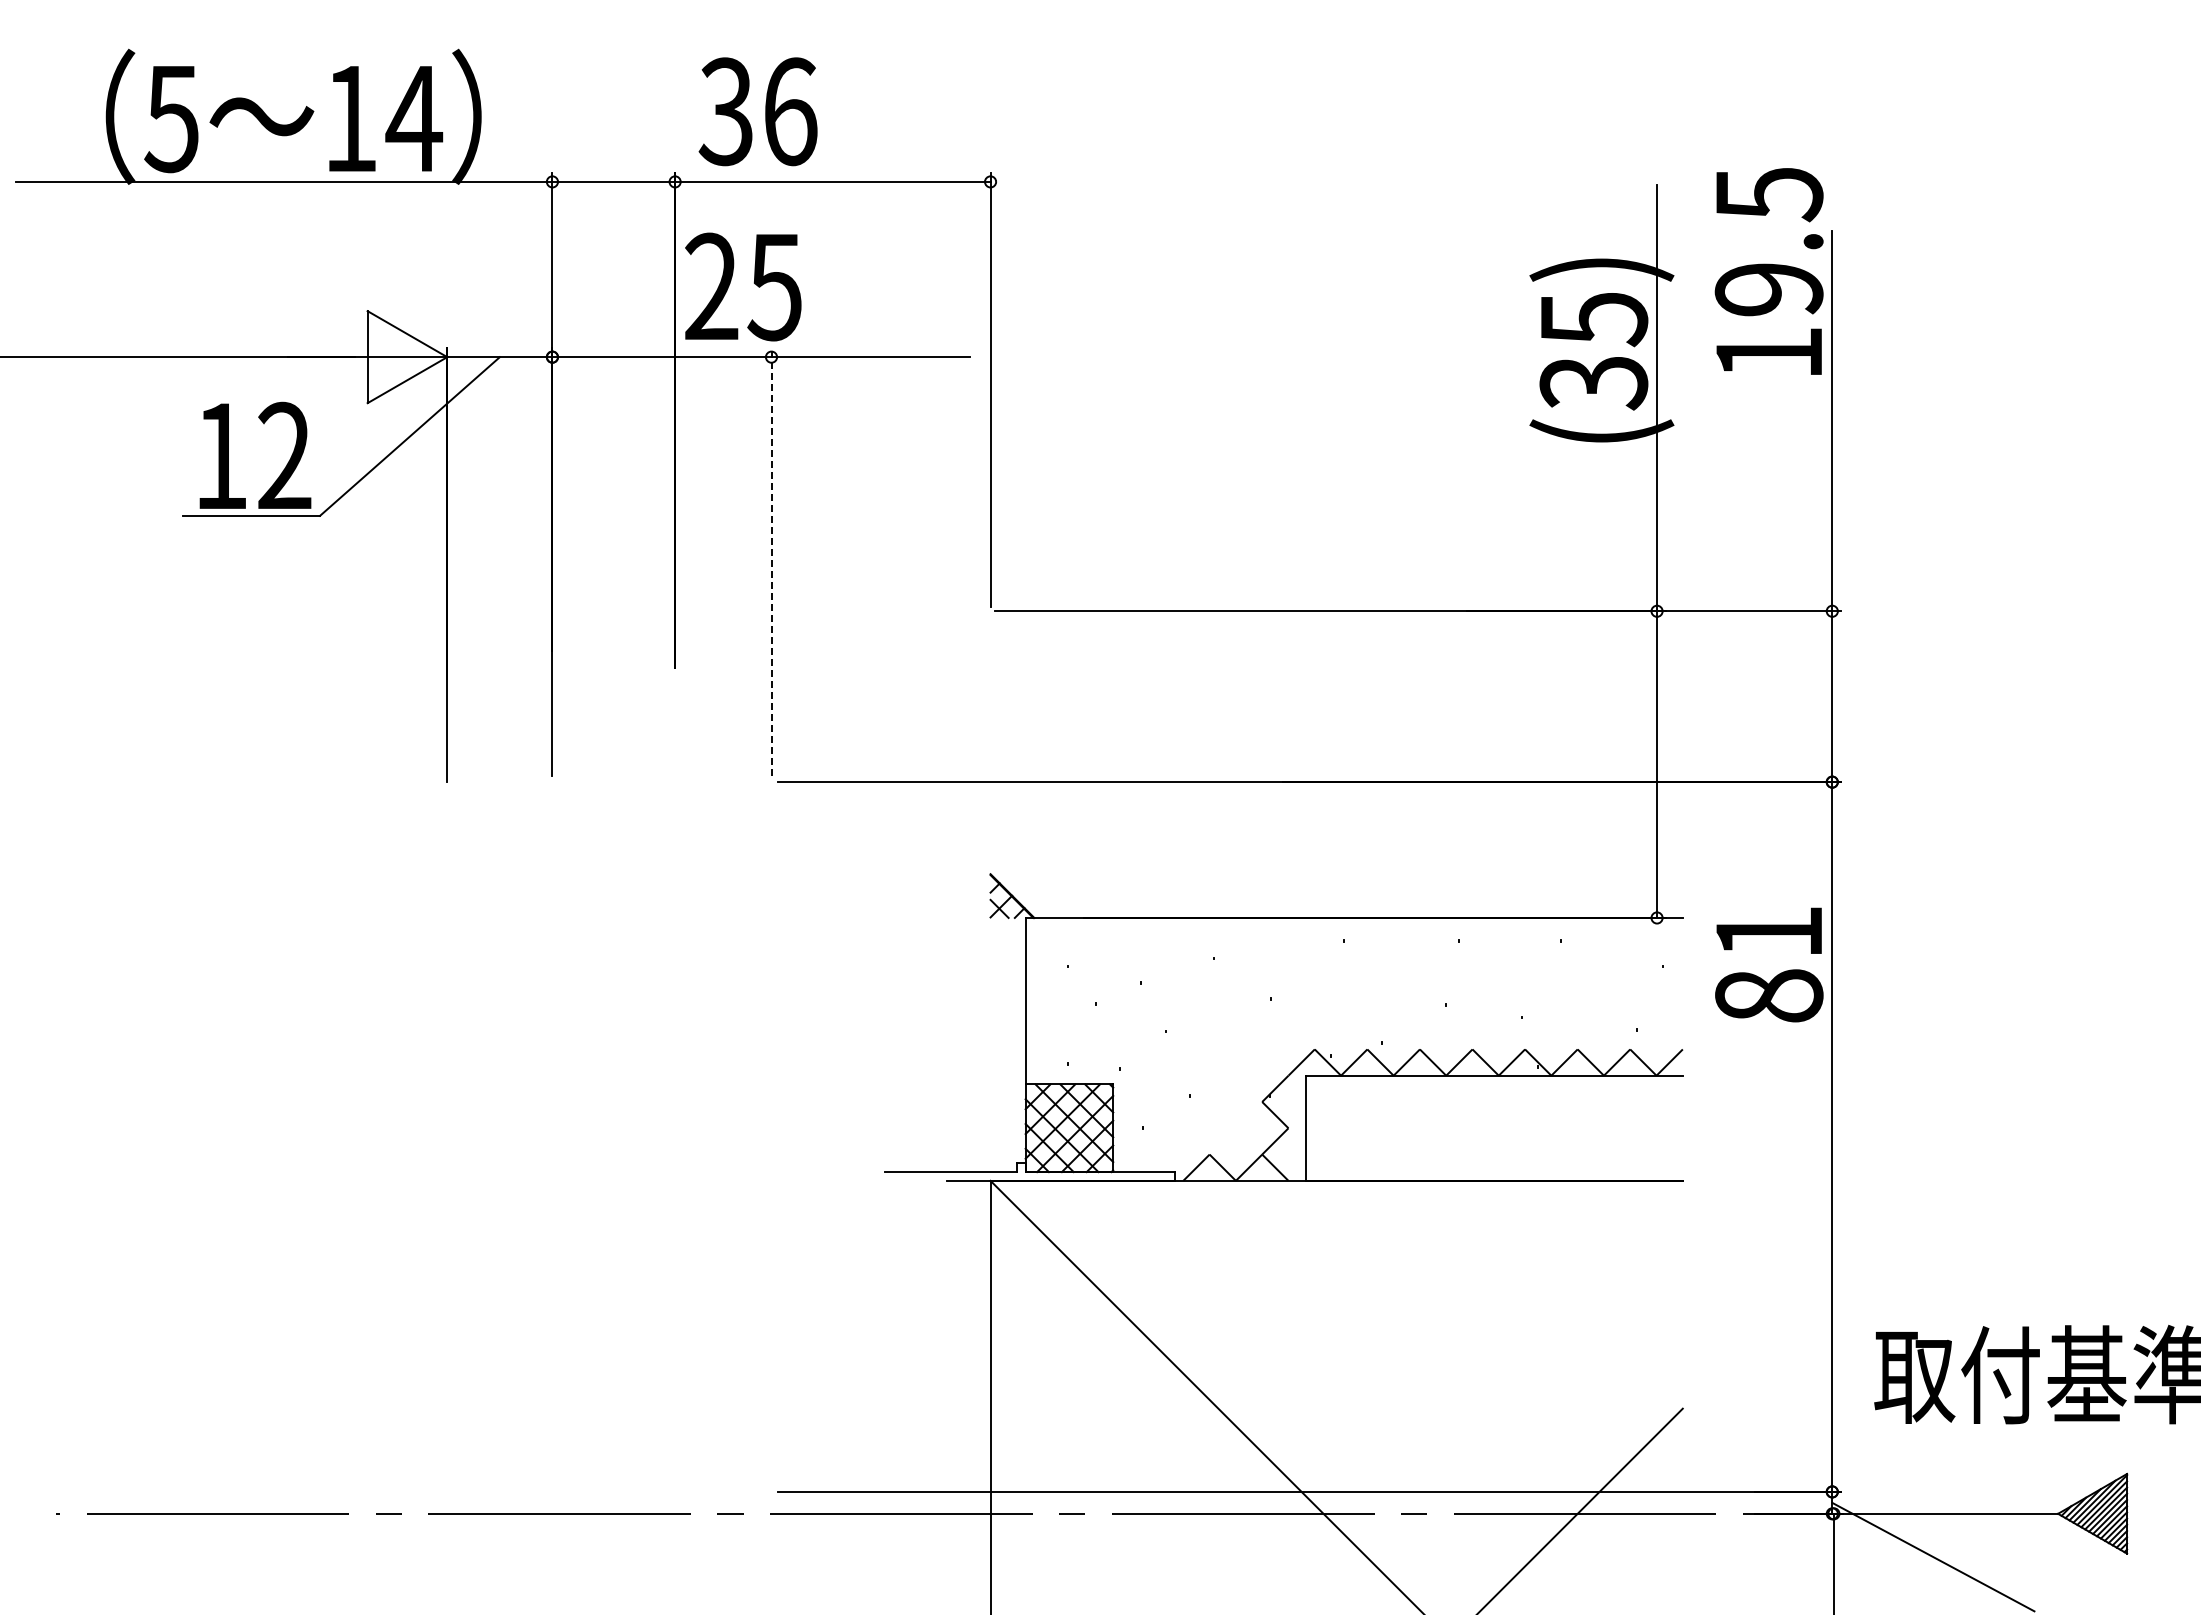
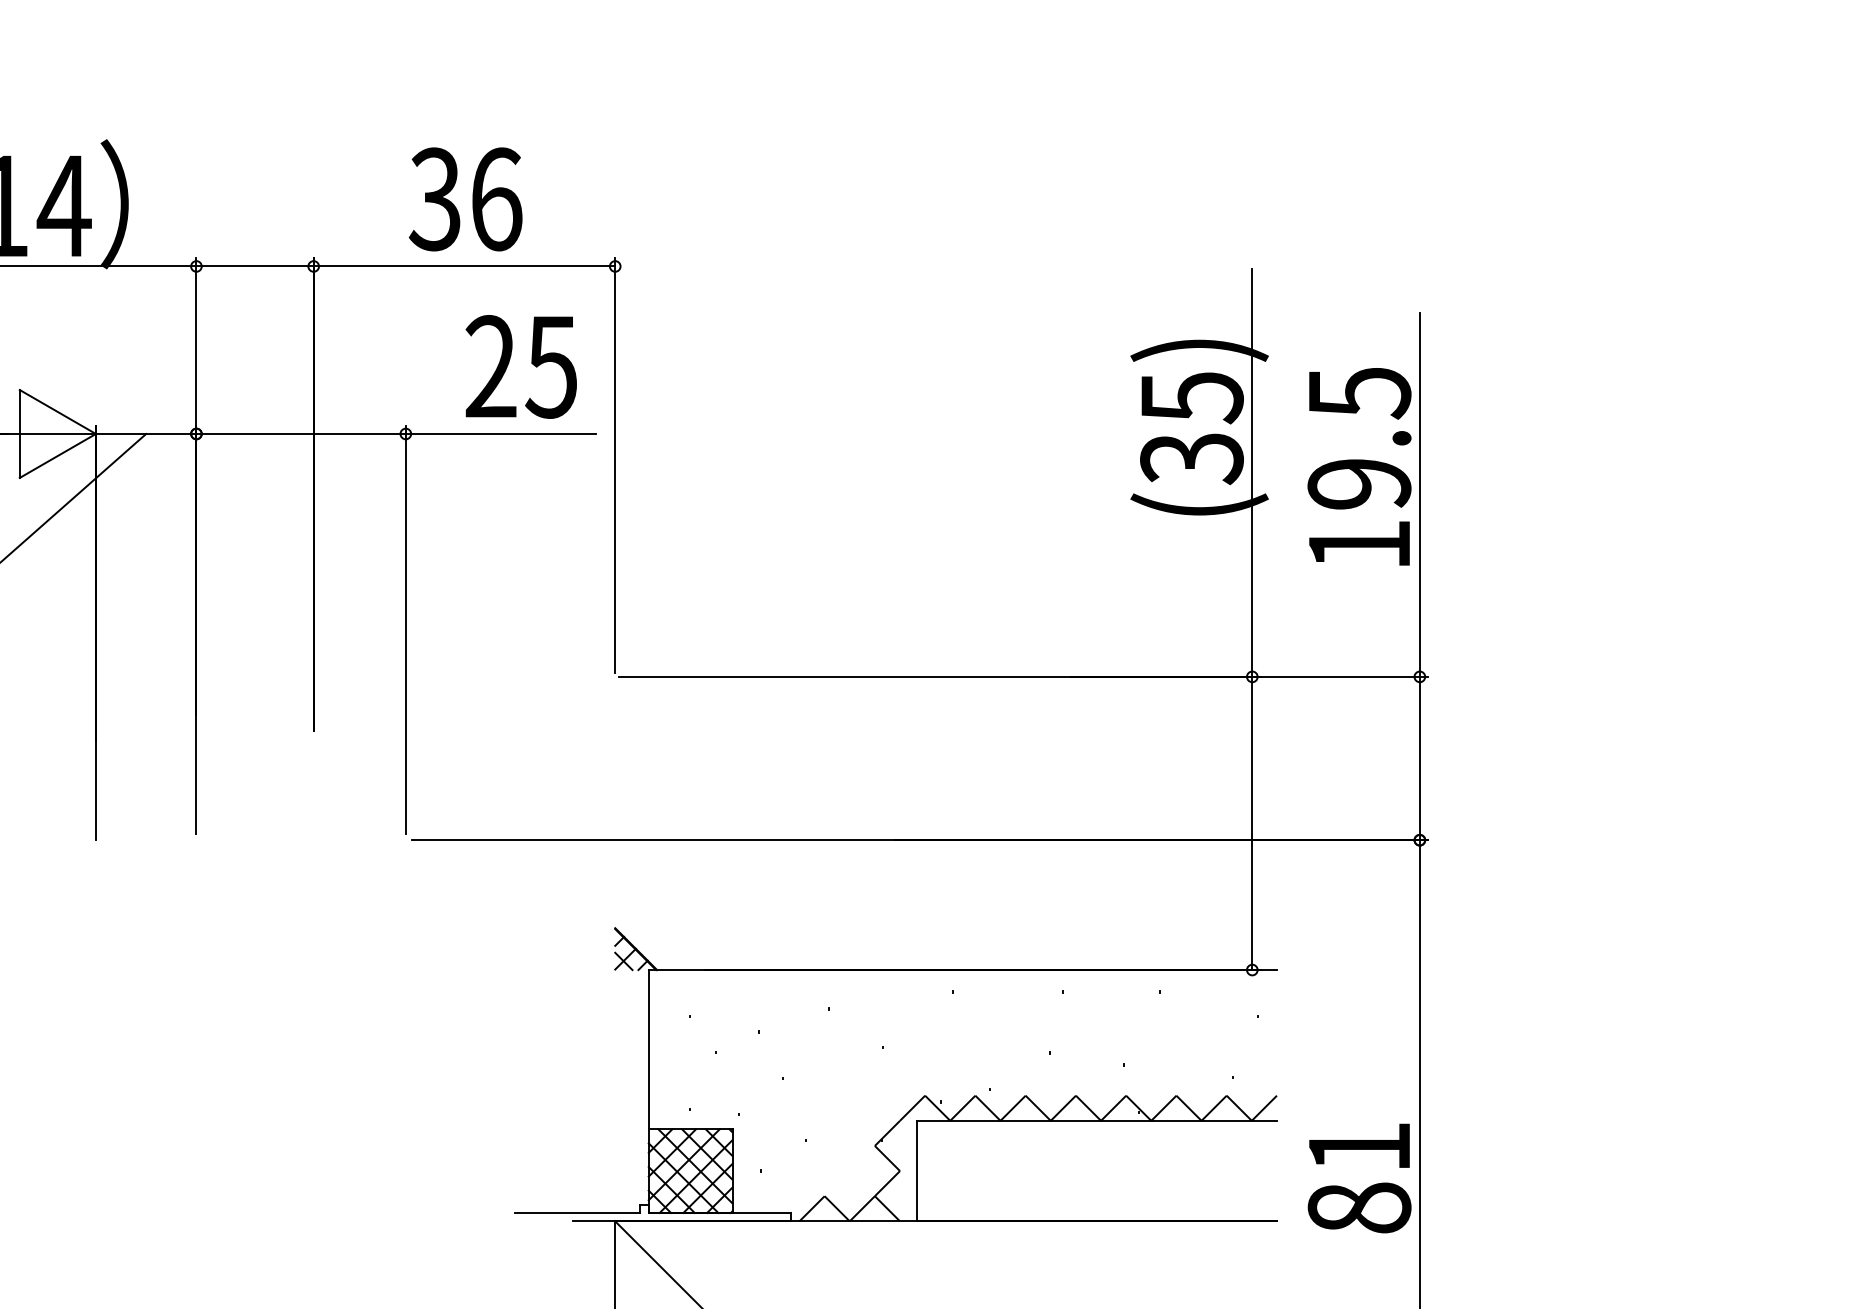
text: (757, 111) -> (465, 199), moved
text: (1768, 271) -> (1358, 466), moved
text: (743, 286) -> (521, 366), moved
line: (771, 562) -> (405, 630), dashed -> solid
text: (1769, 964) -> (1359, 1177), moved

